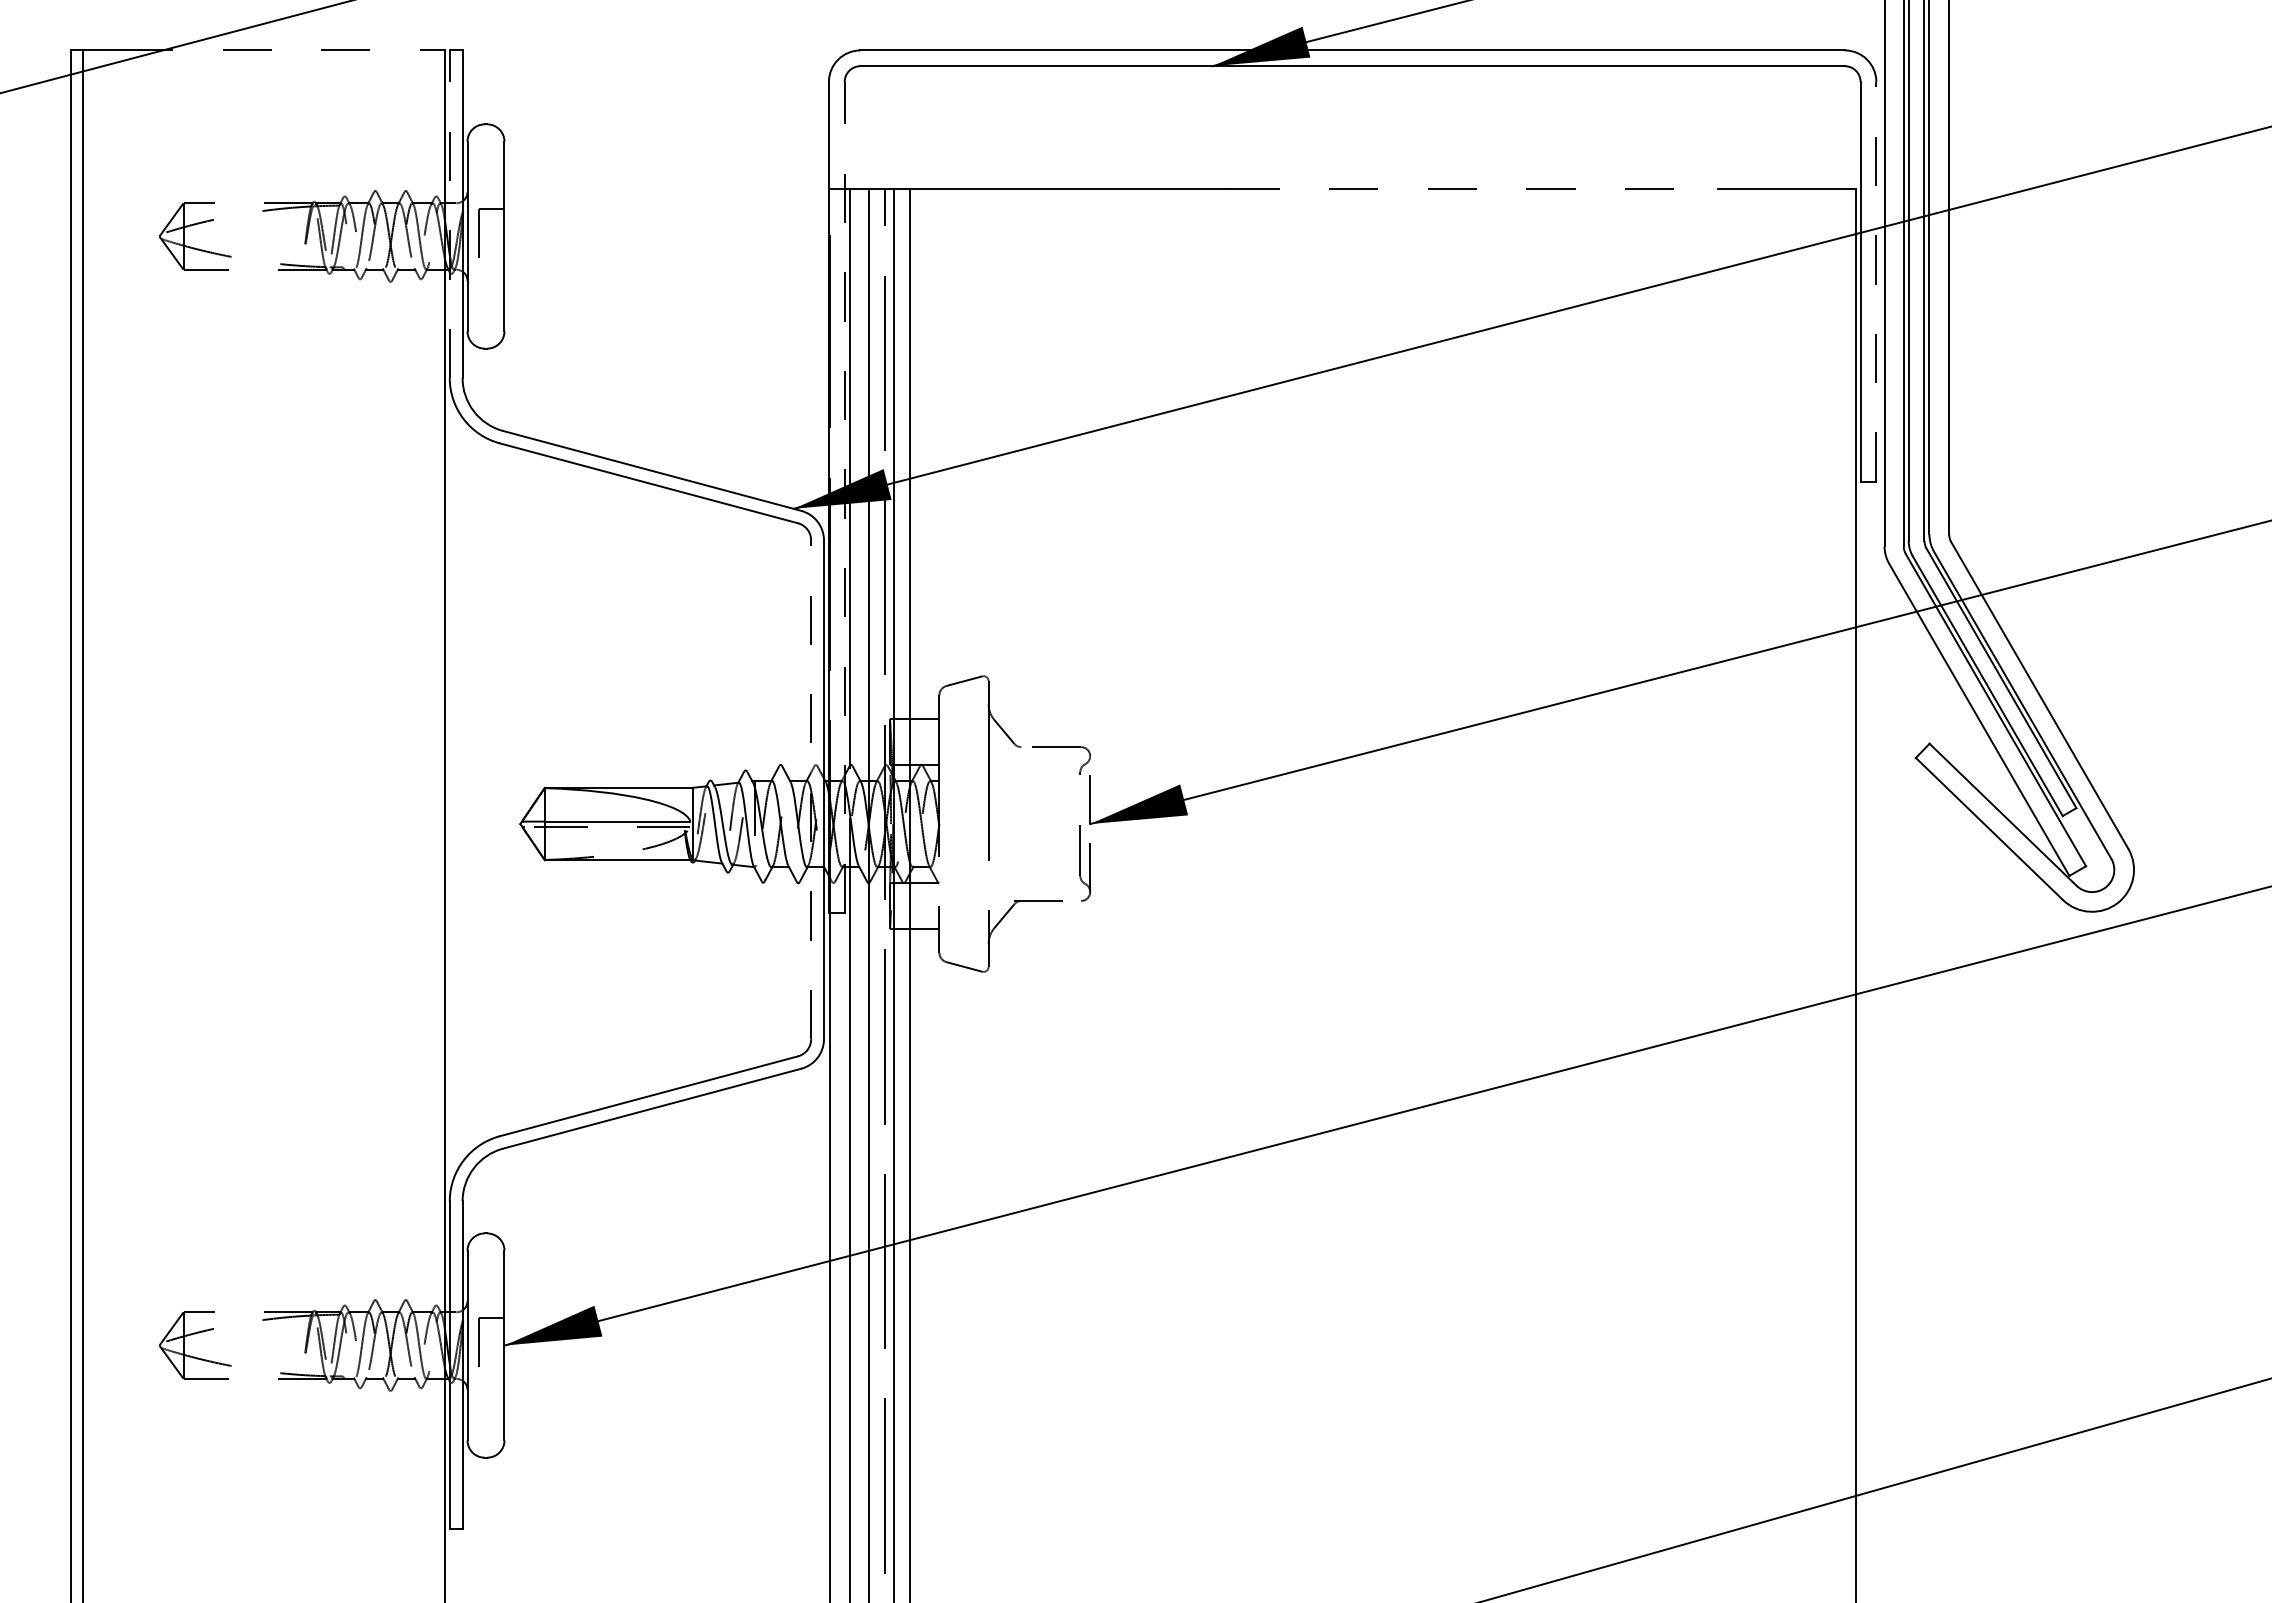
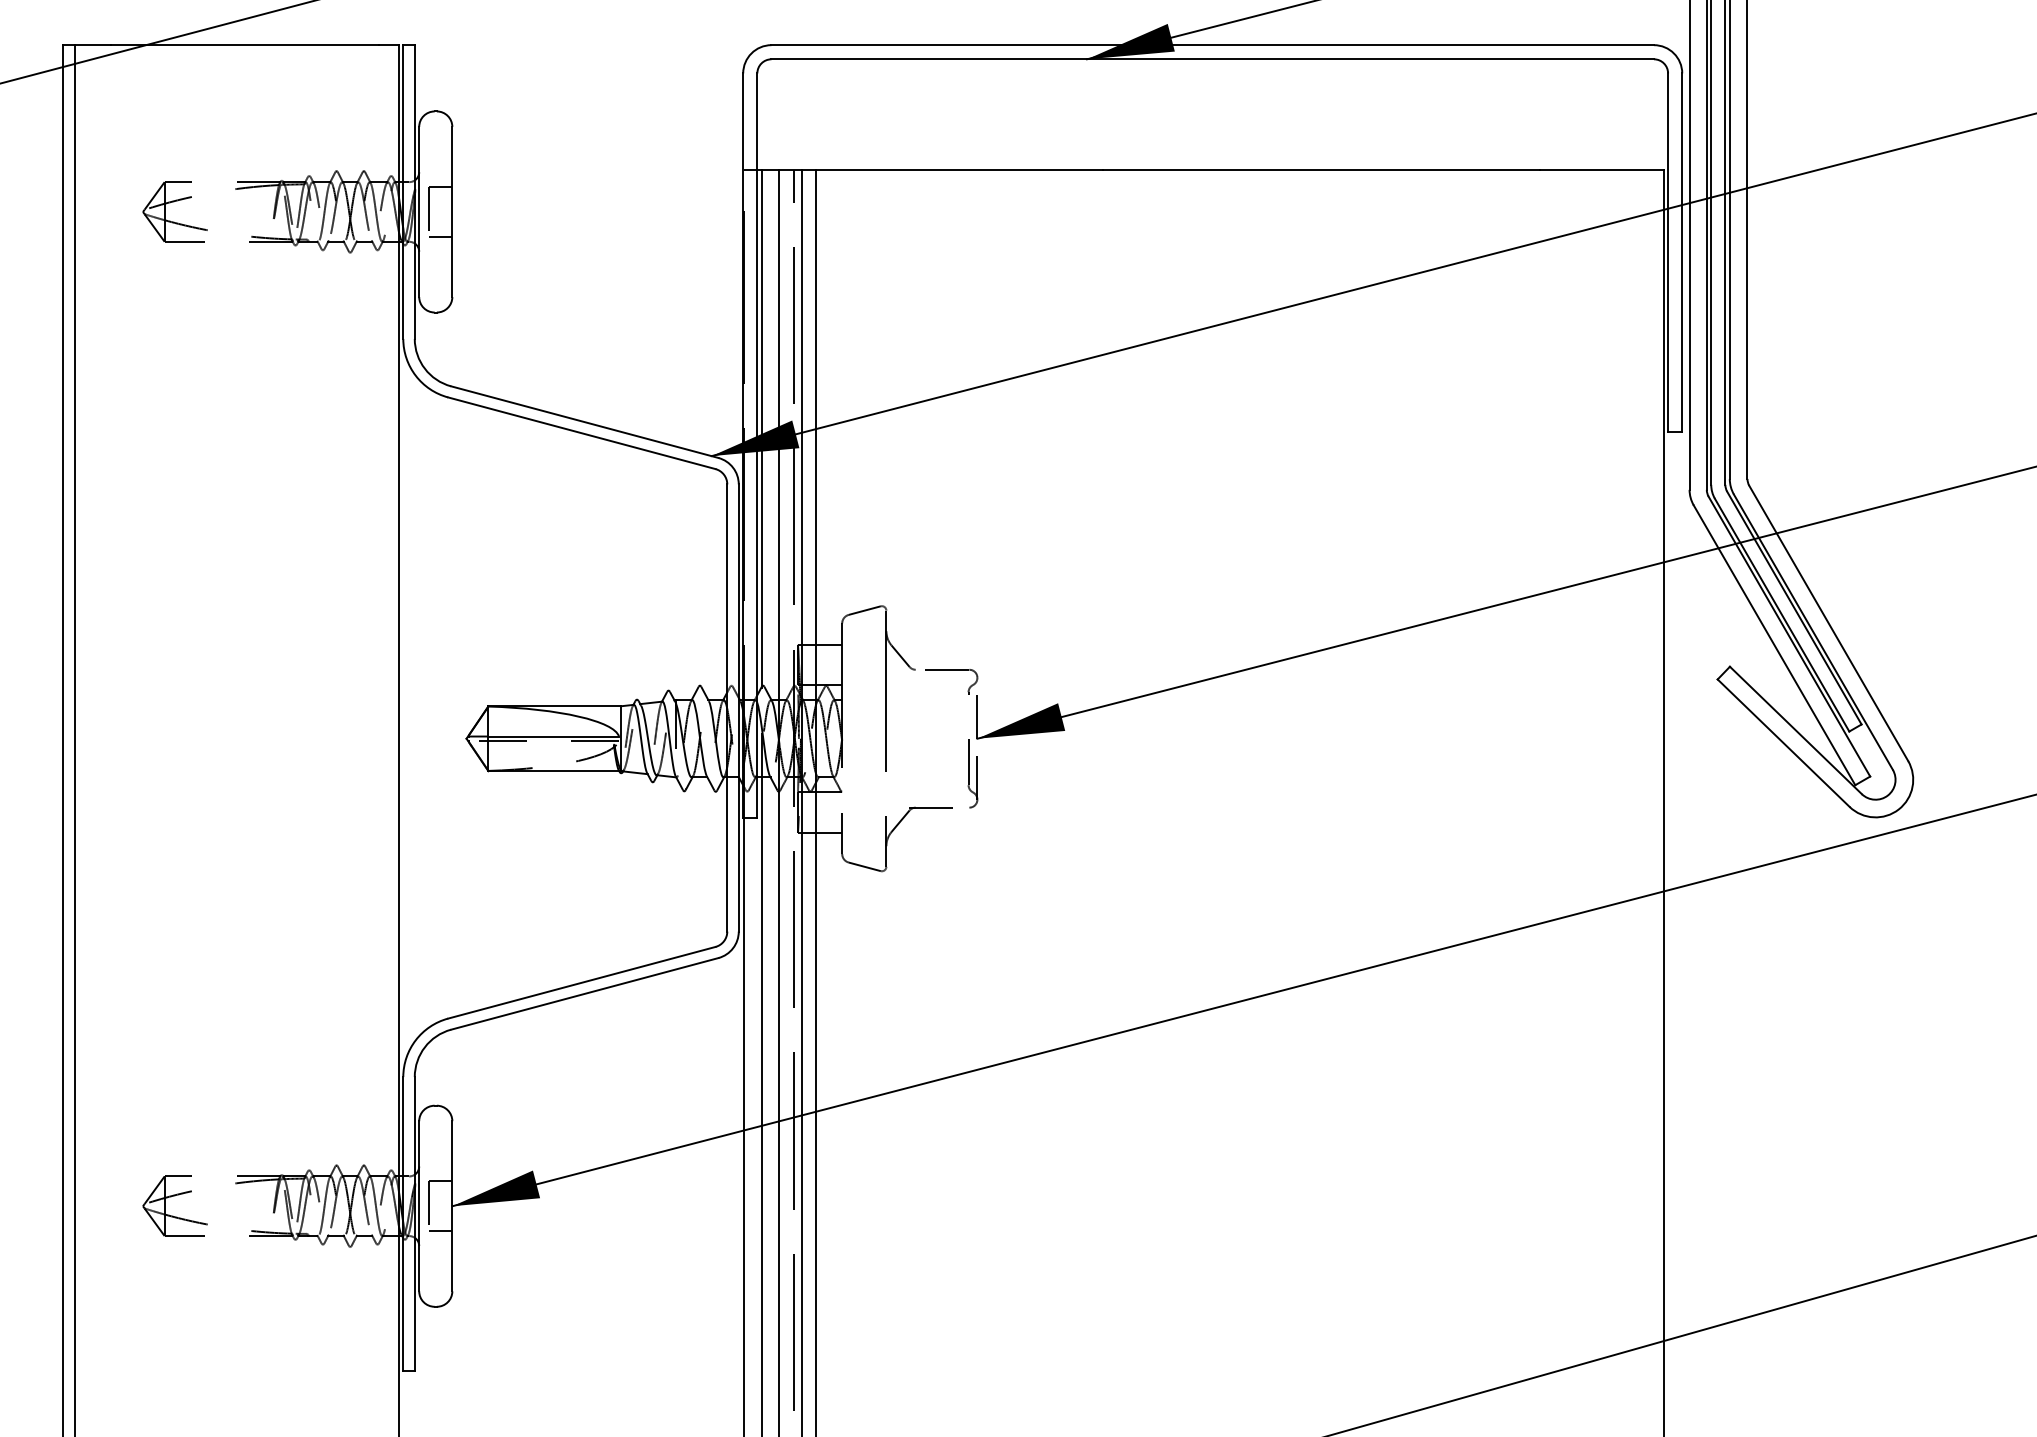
line: (273, 50) -> (245, 45), dashed -> solid
line: (1474, 189) -> (1321, 169), dashed -> solid
line: (449, 214) -> (403, 192), dashed -> solid
line: (491, 264) -> (440, 237), added
line: (1876, 281) -> (1682, 252), dashed -> solid
line: (844, 497) -> (757, 445), dashed -> solid
line: (811, 789) -> (727, 707), dashed -> solid
line: (491, 1373) -> (440, 1231), added

